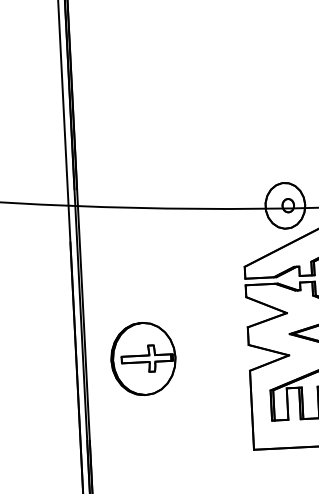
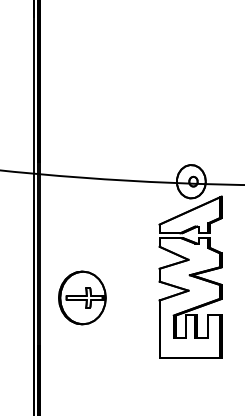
part: (143, 358) -> (82, 297), moved

